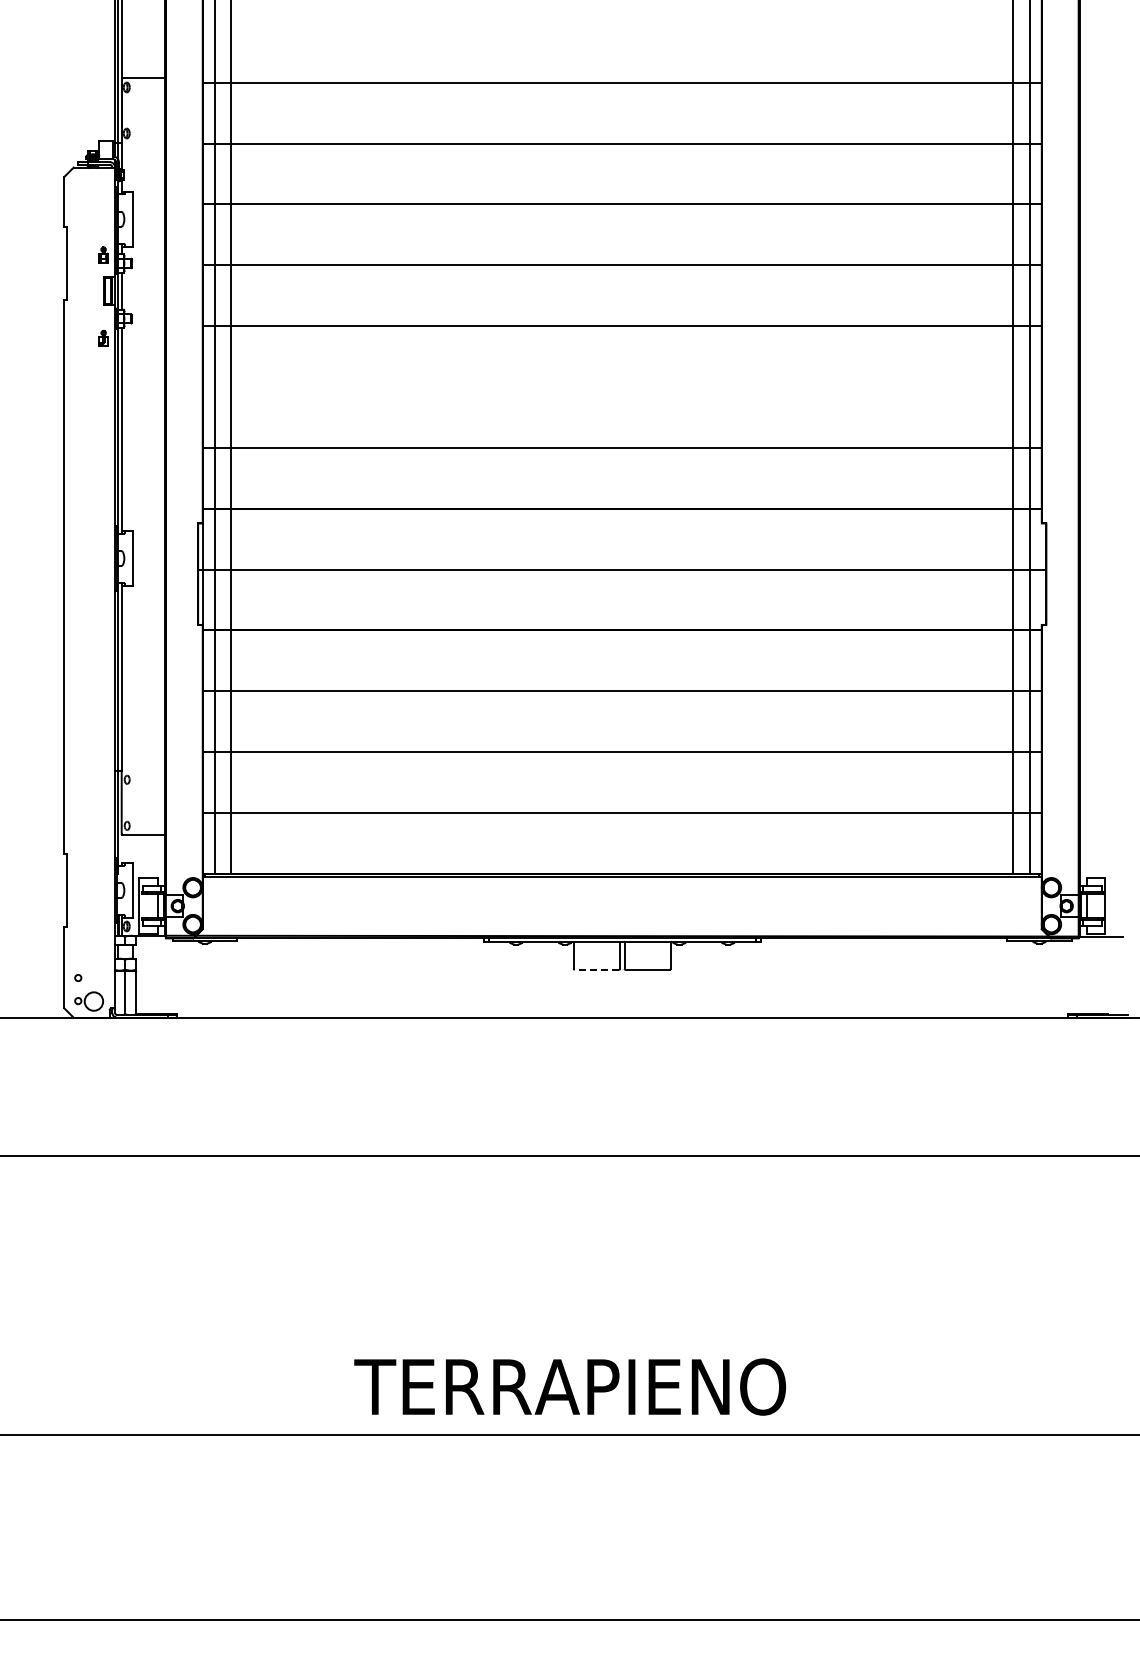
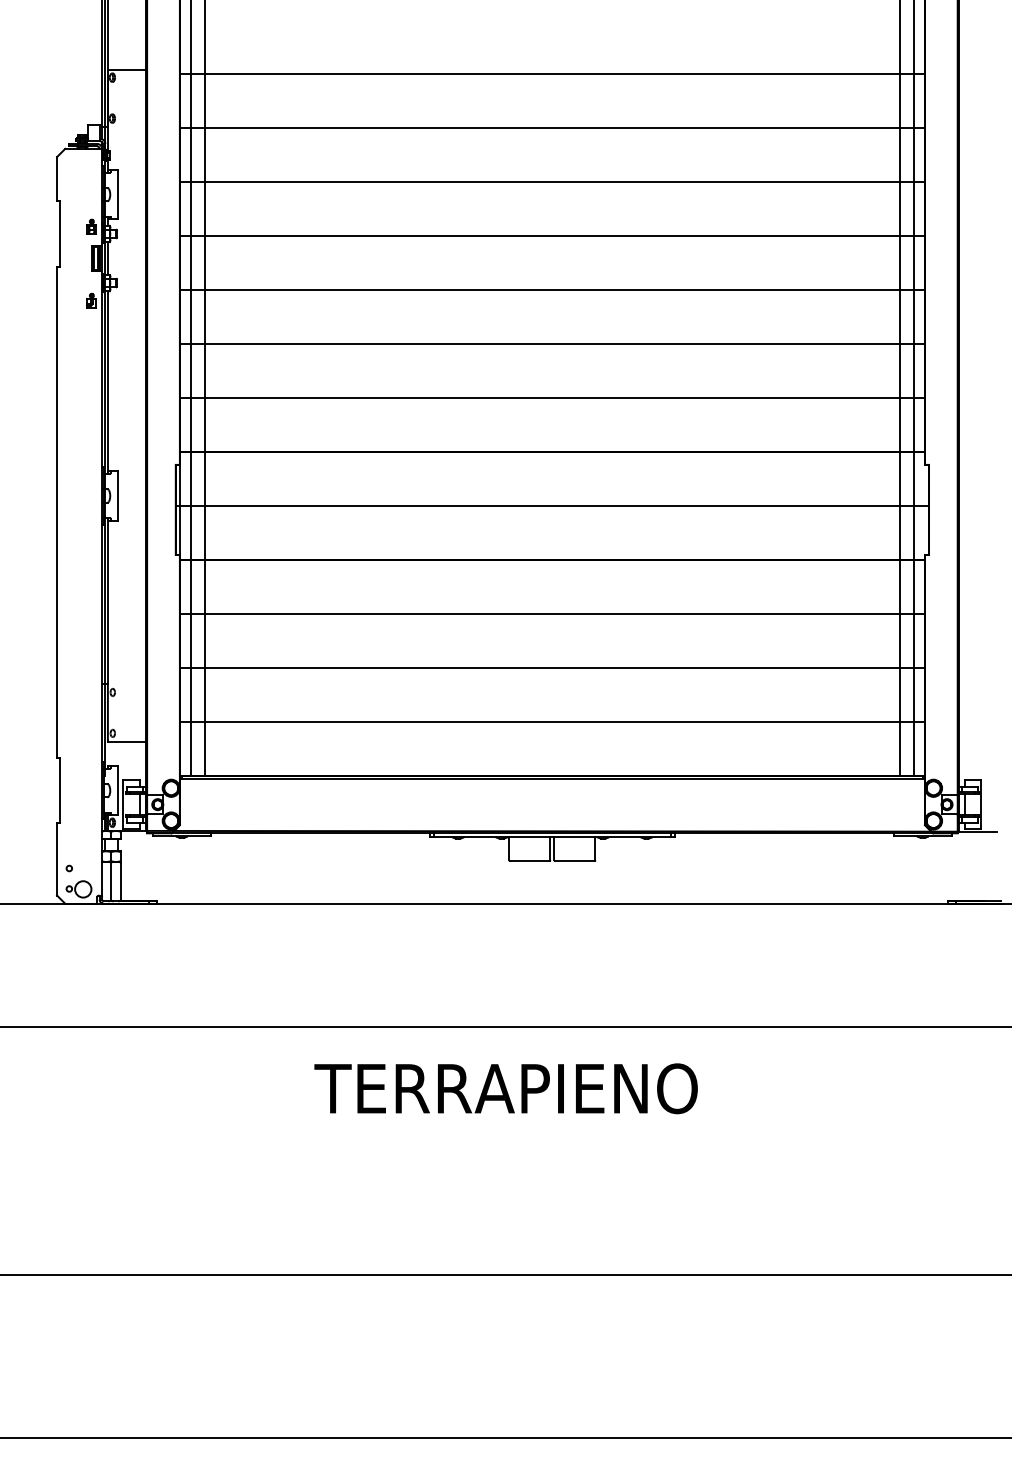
line: (621, 387) -> (551, 344), added
line: (596, 969) -> (529, 860), dashed -> solid
text: (569, 1386) -> (505, 1088), moved

